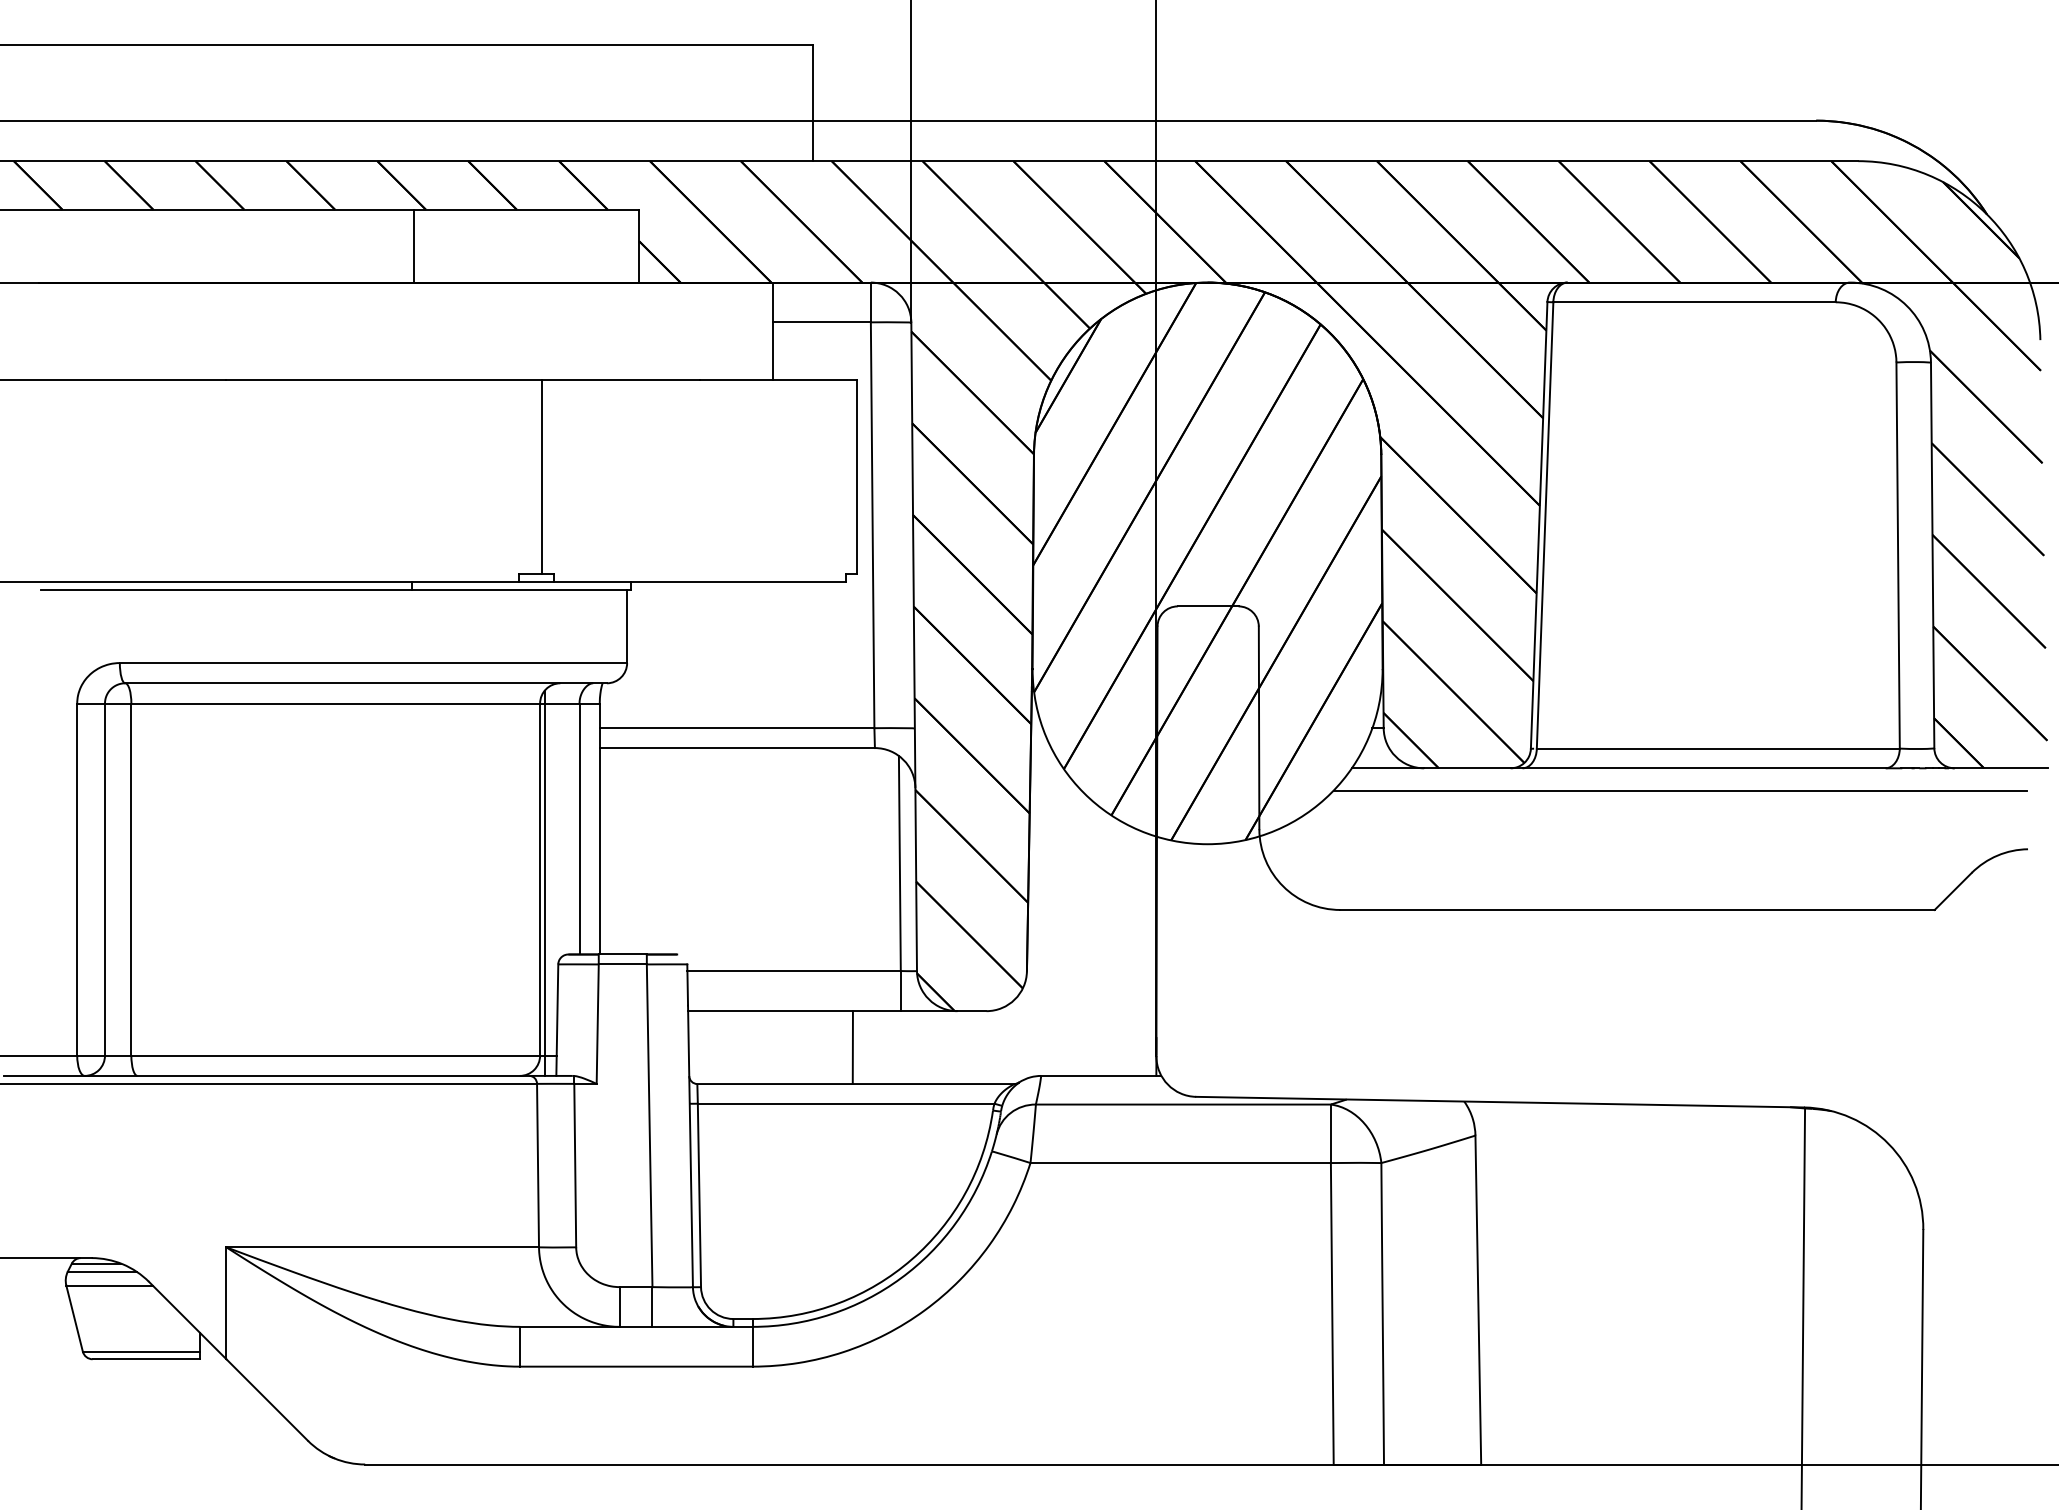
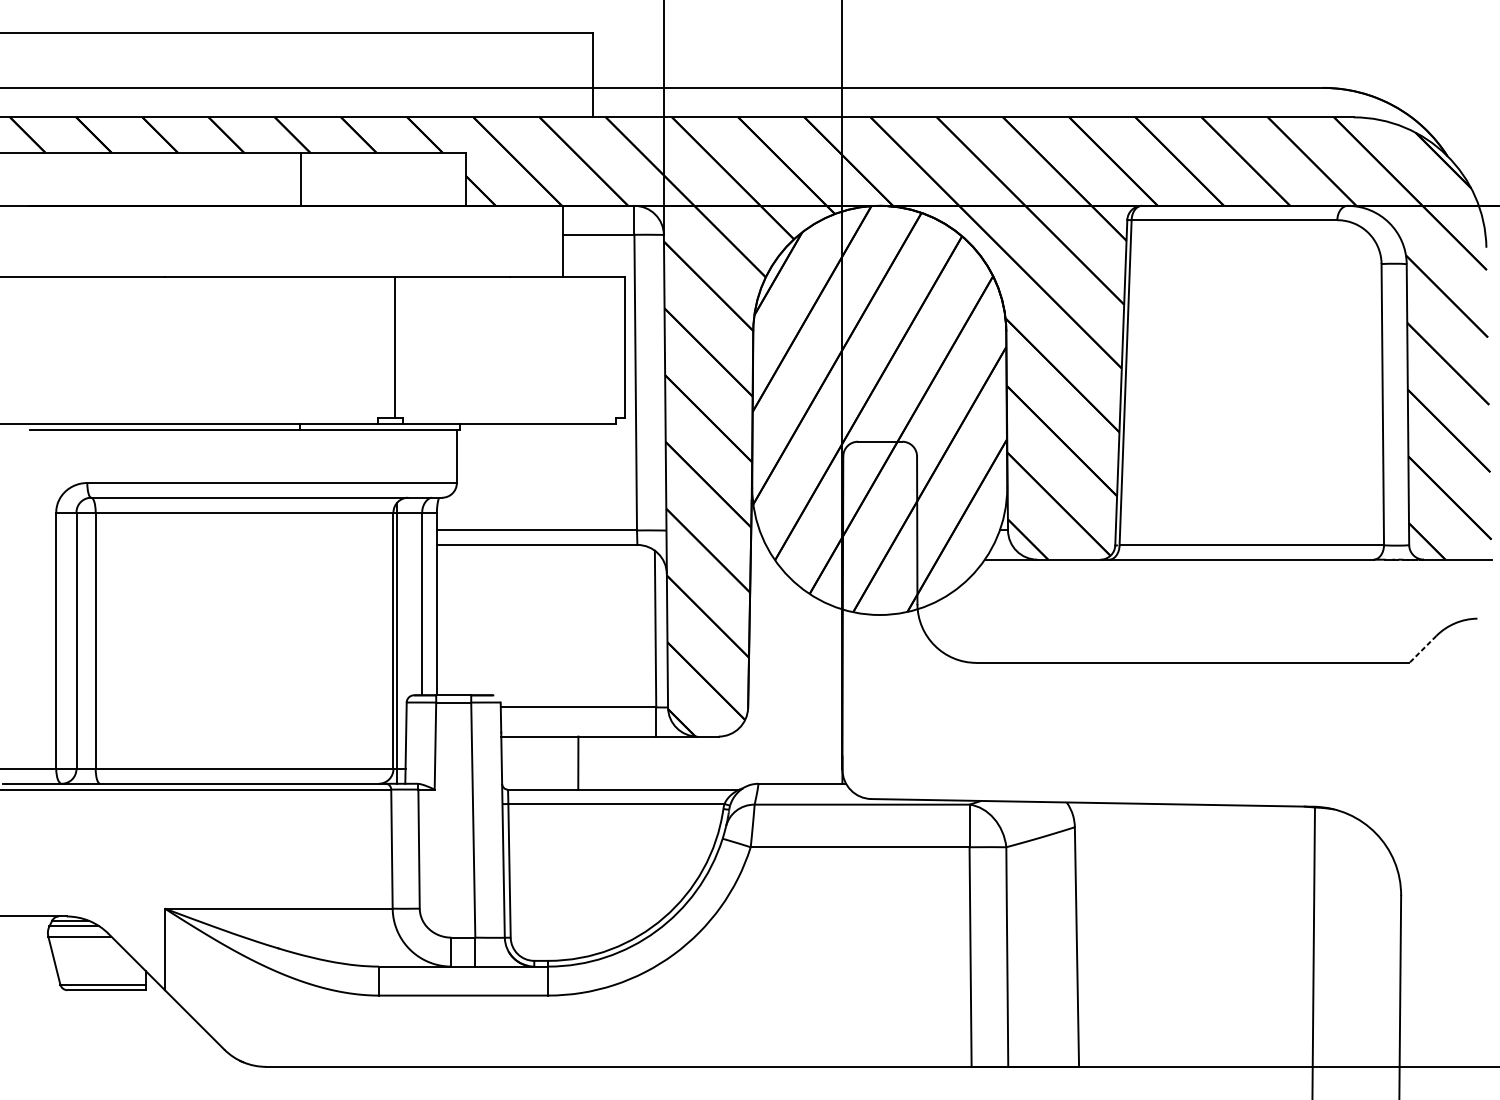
line: (1679, 790) -> (1223, 575), removed
line: (1952, 891) -> (1422, 649), solid -> dashed
line: (852, 1047) -> (578, 763), moved

